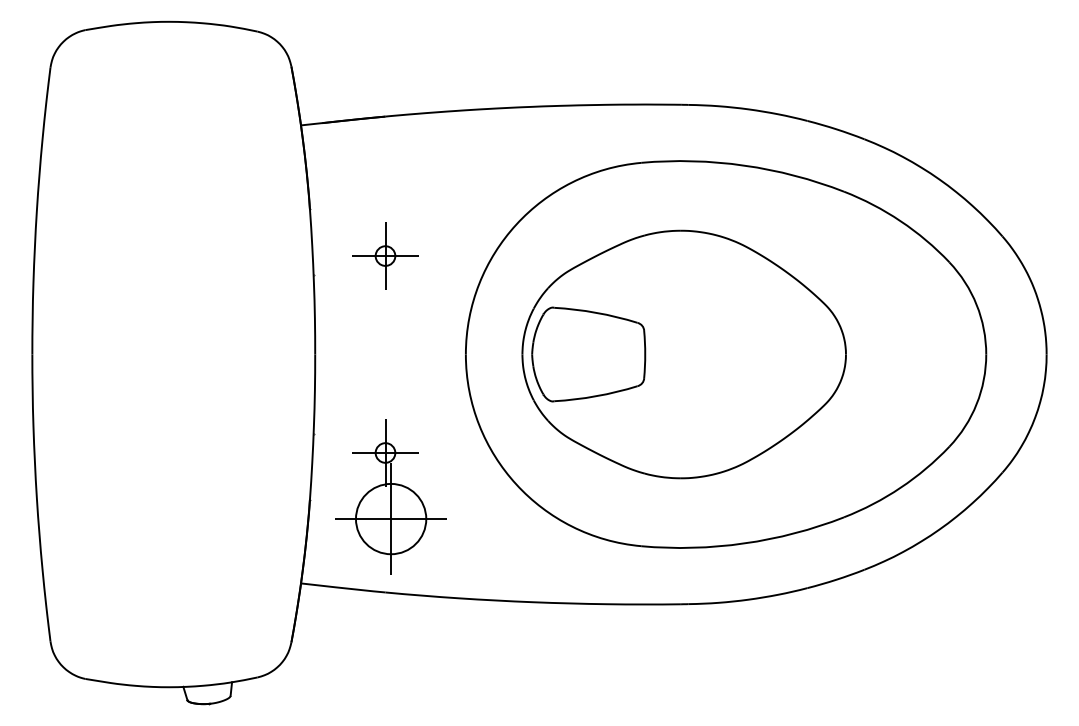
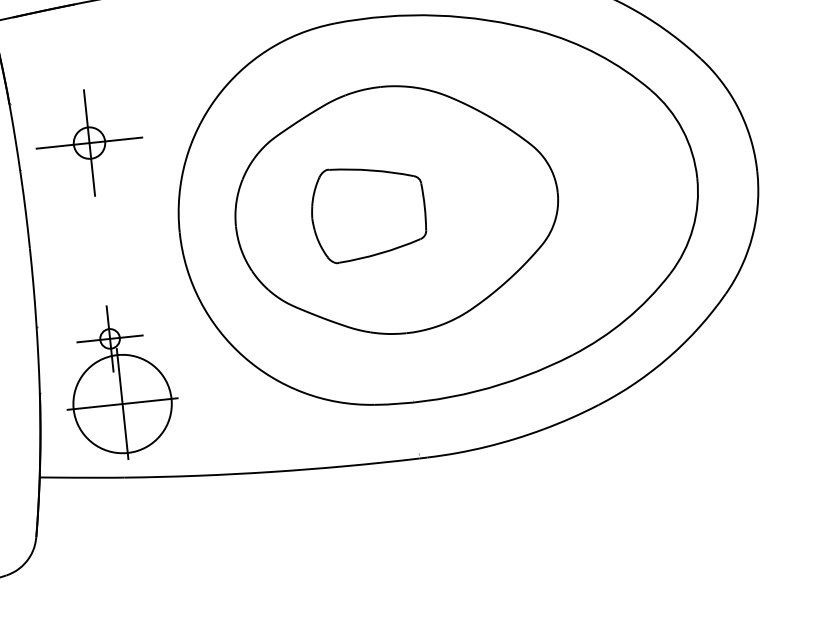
part: (385, 255) -> (89, 142), size x1.6
part: (588, 354) -> (368, 212), moved
circle: (390, 518) -> (121, 403), size x1.4

